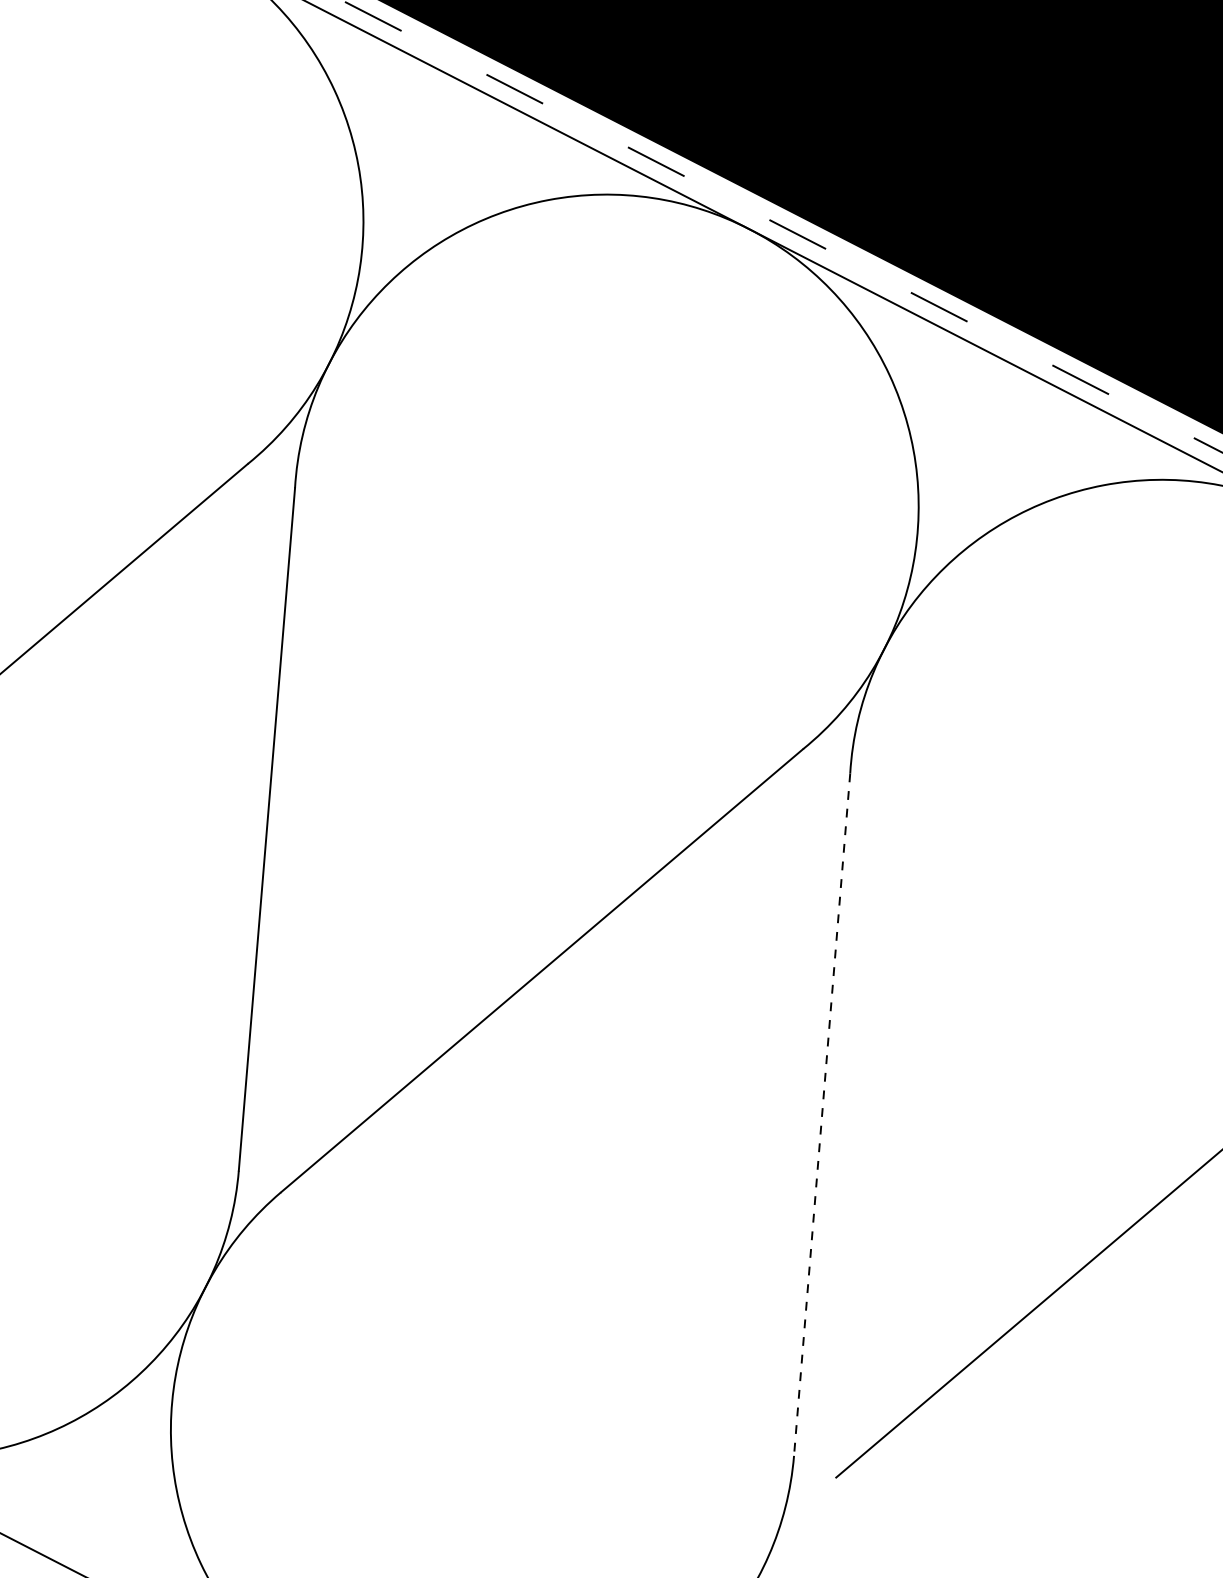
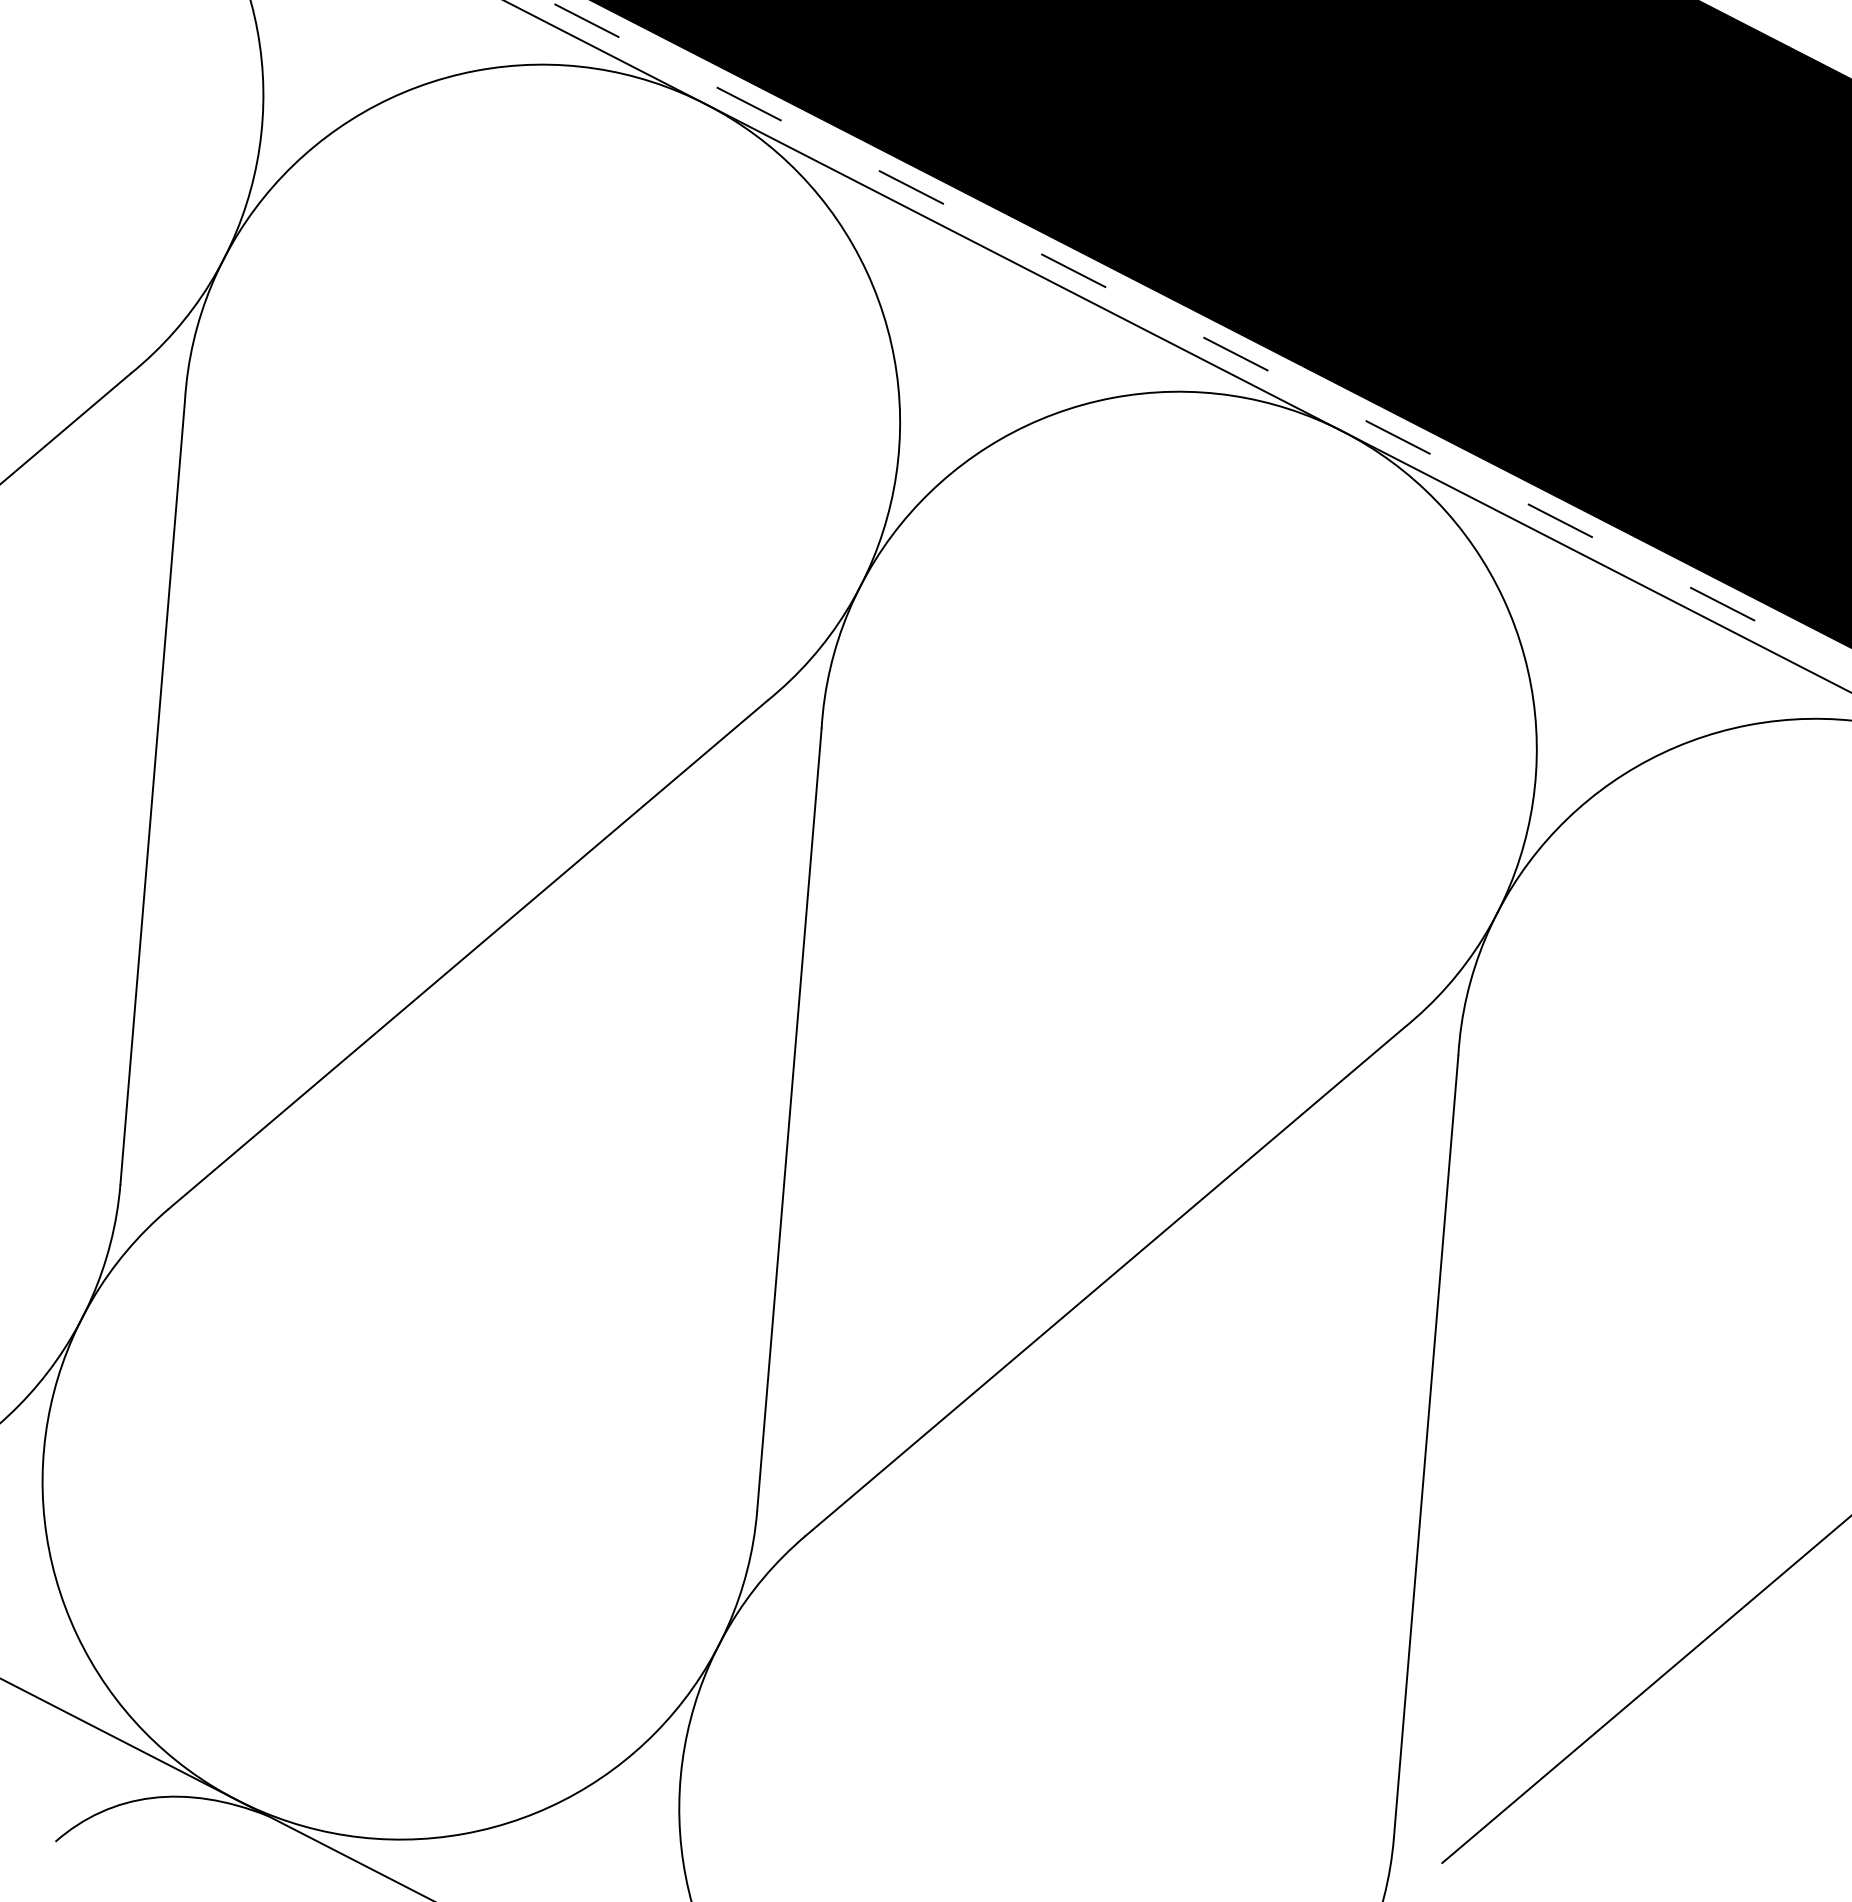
line: (822, 1114) -> (1426, 1446), dashed -> solid

